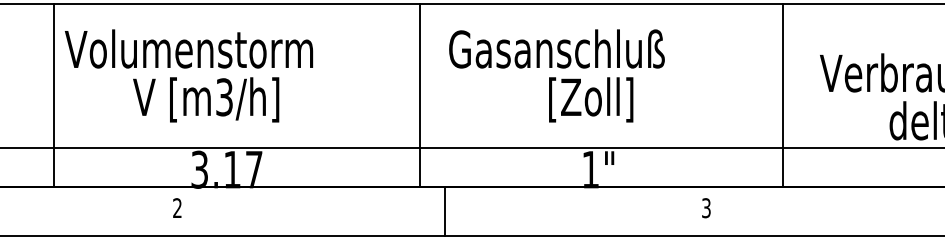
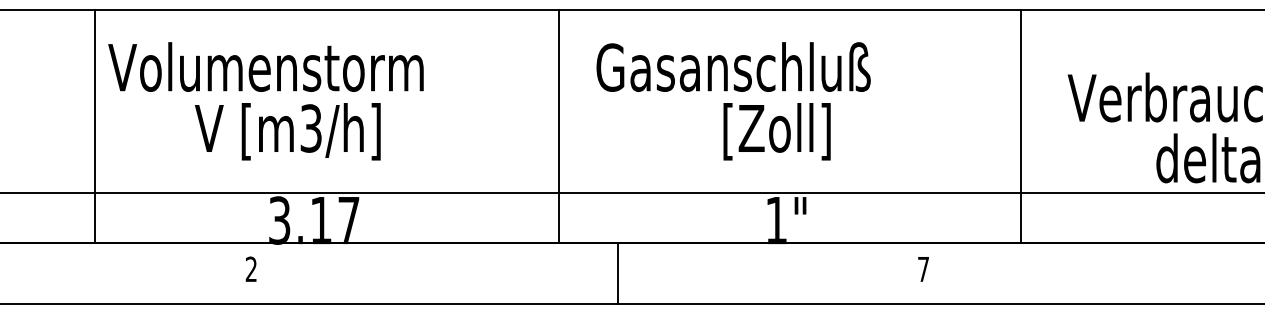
text: (706, 208) -> (923, 269), 3 -> 7
line: (445, 211) -> (618, 273), moved

